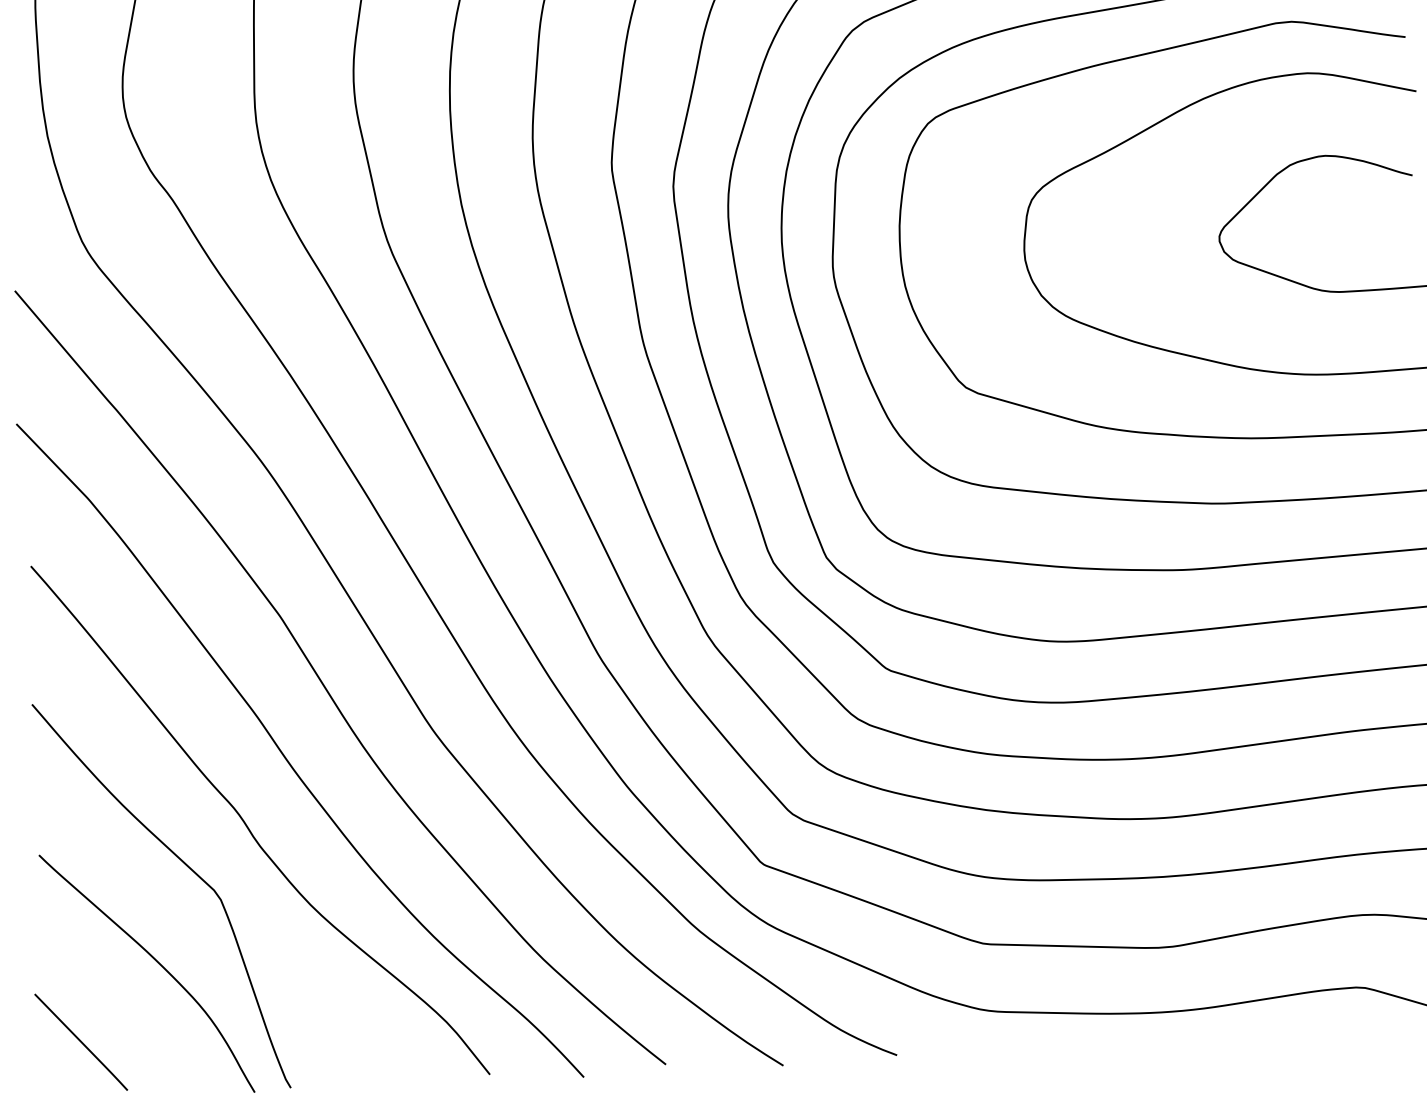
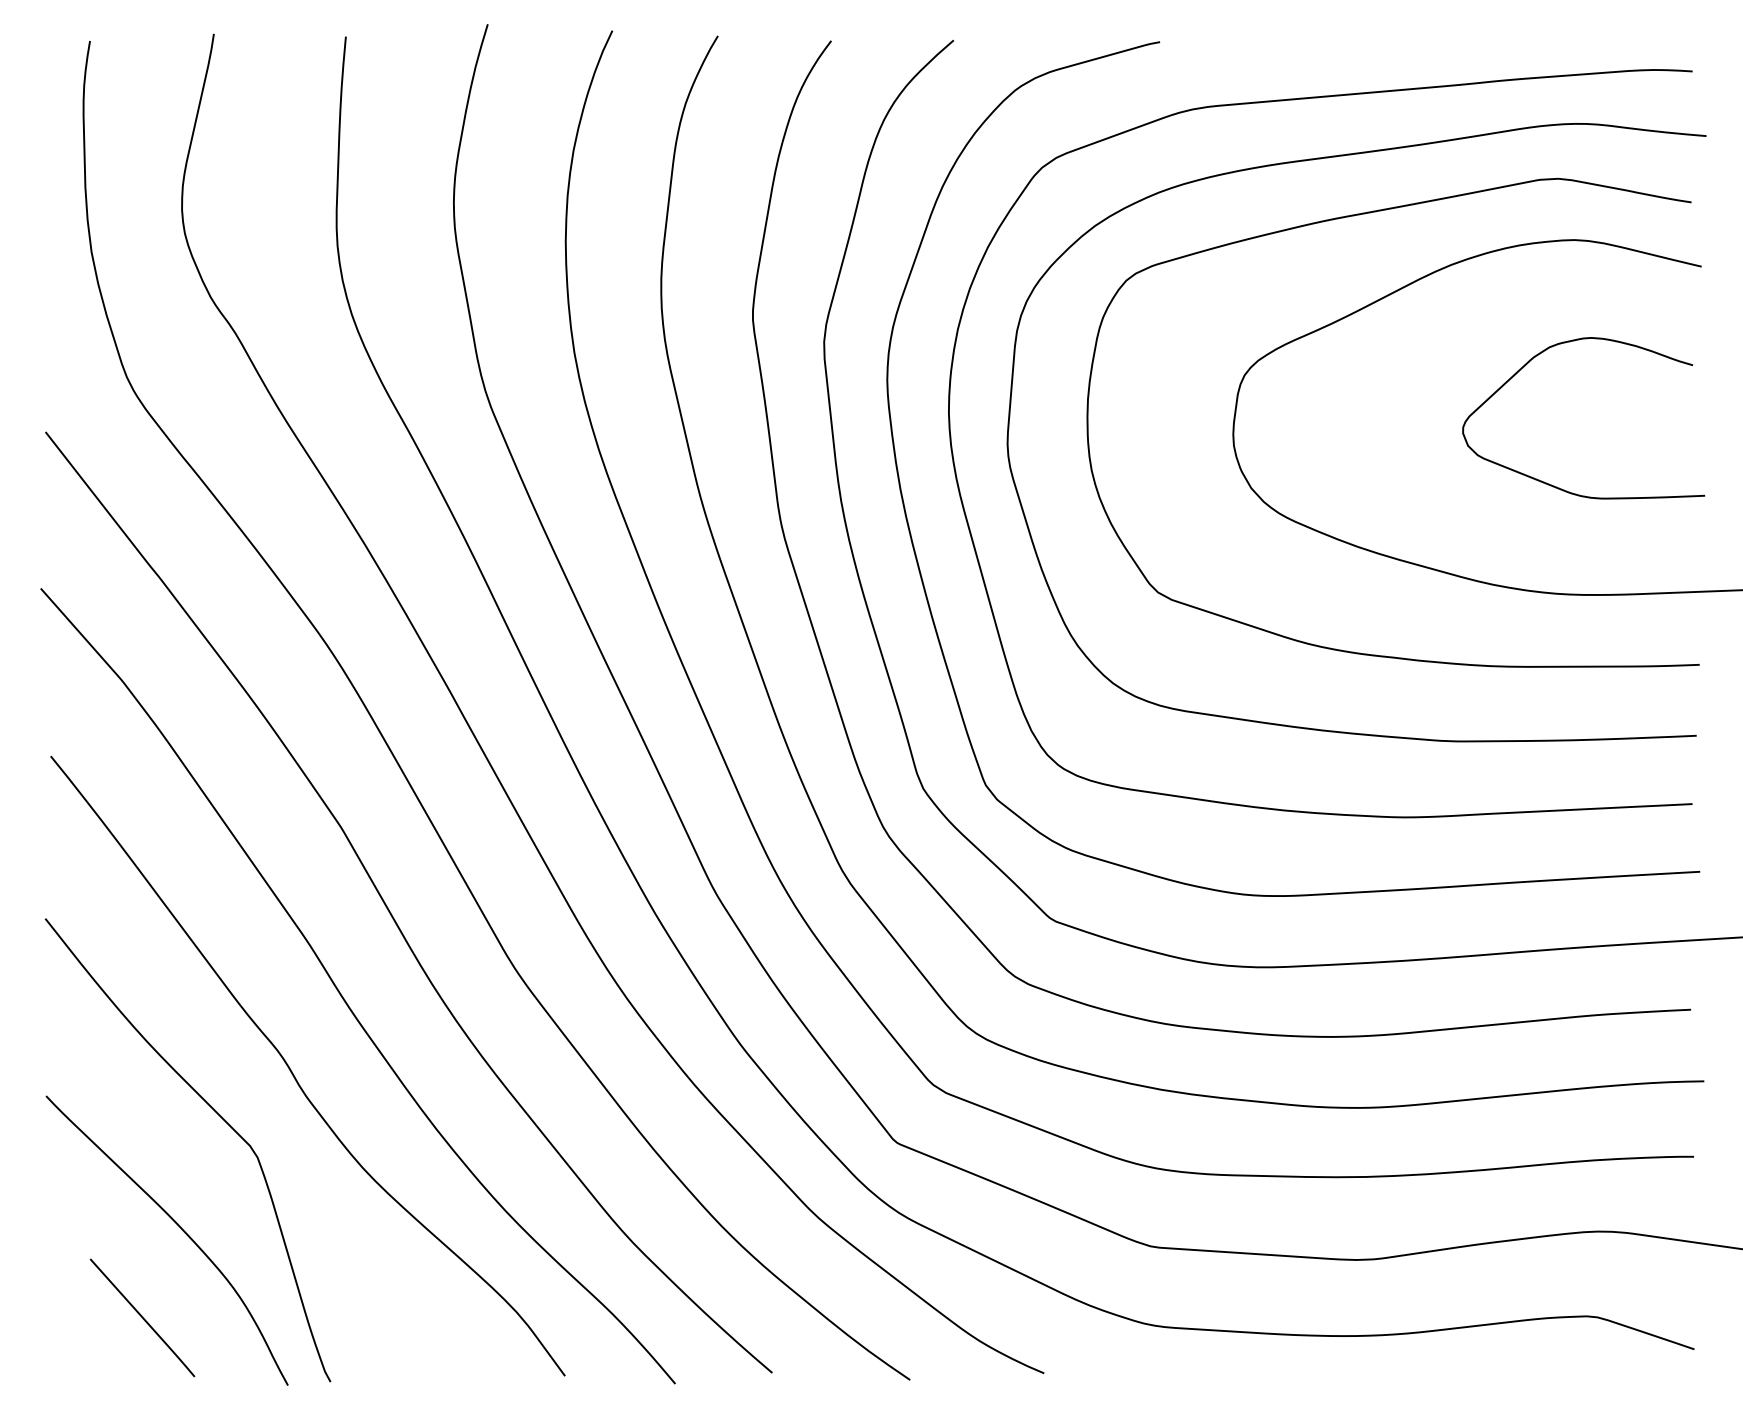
line: (81, 1041) -> (142, 1317), moved

